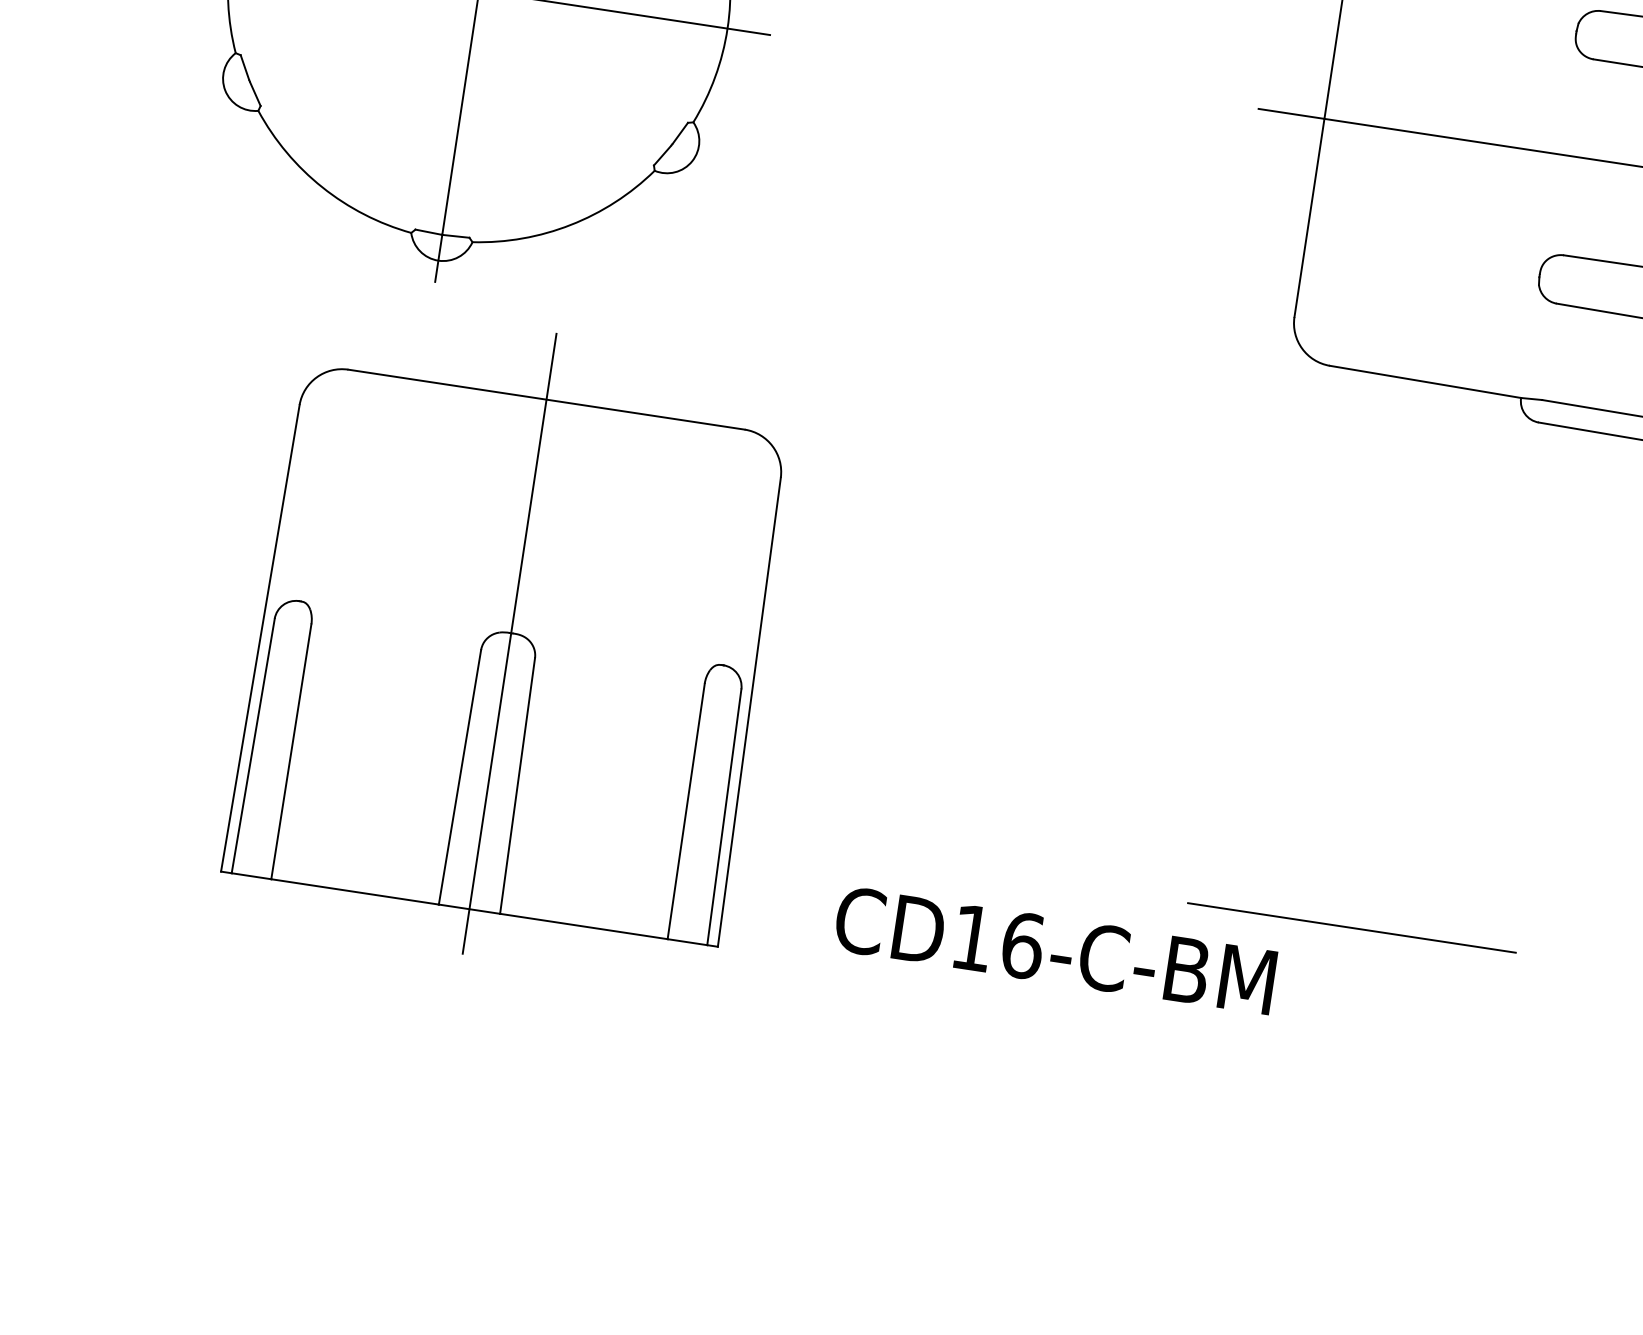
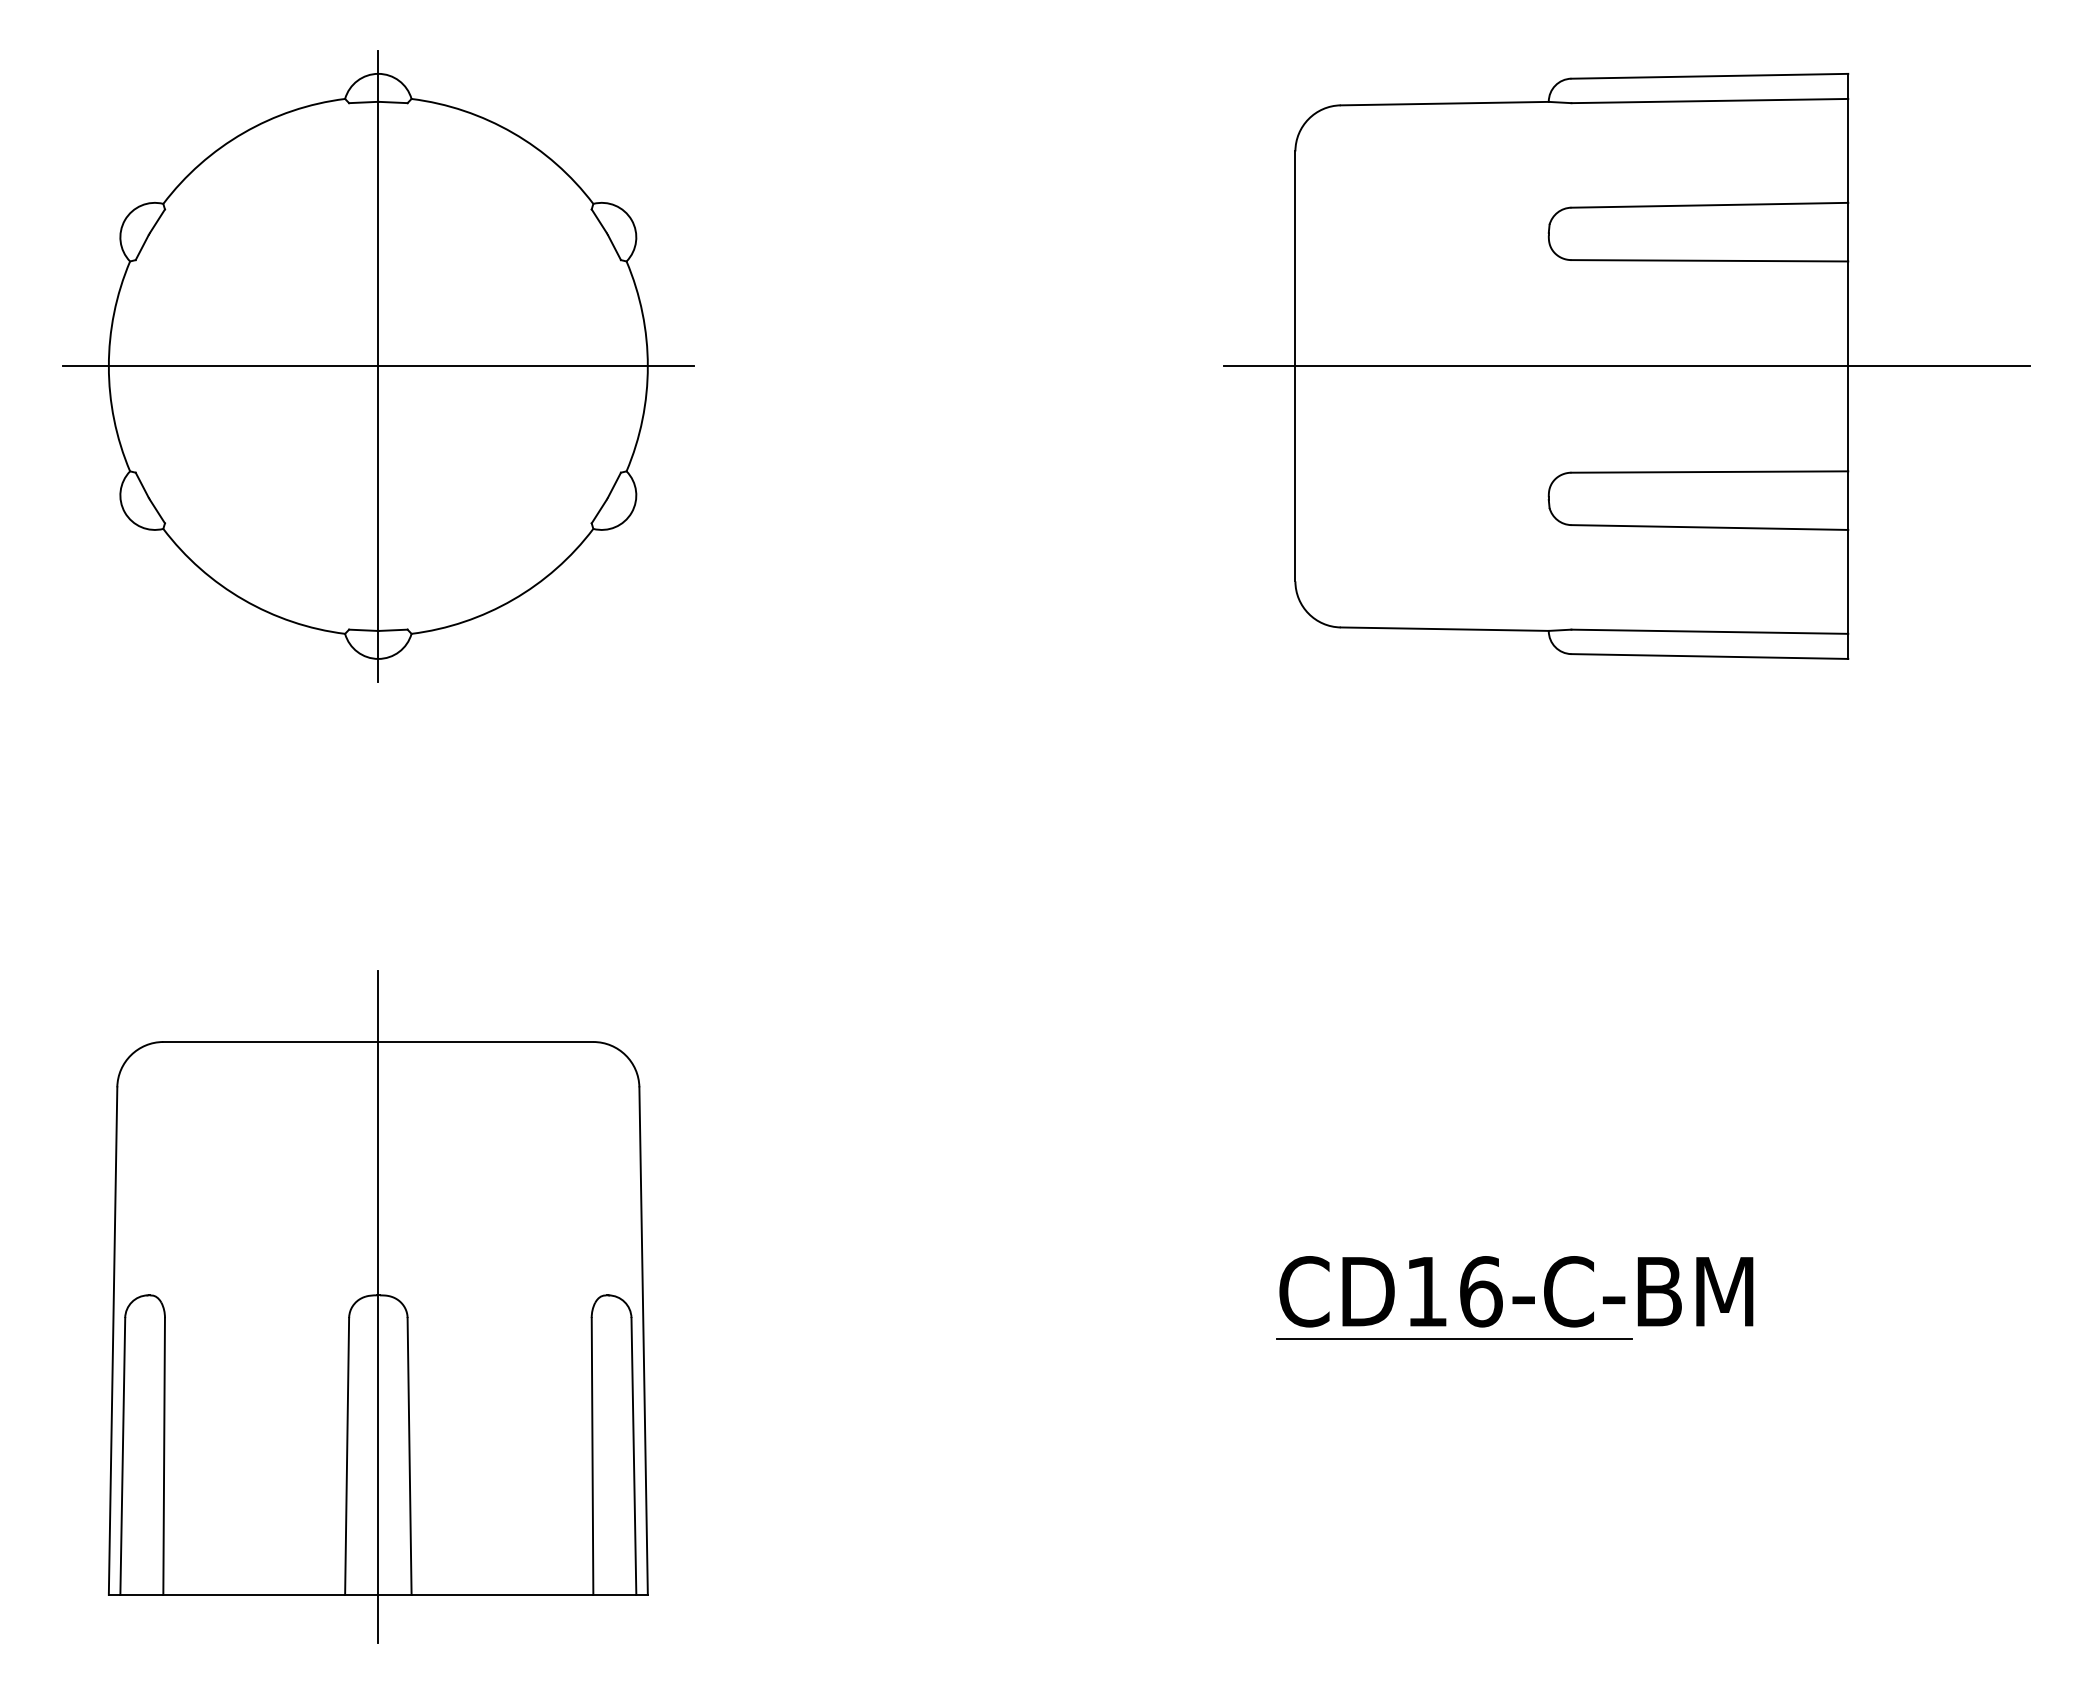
part: (509, 643) -> (378, 1306), moved
line: (1352, 927) -> (1454, 1338), moved
text: (1055, 950) -> (1516, 1291), moved

